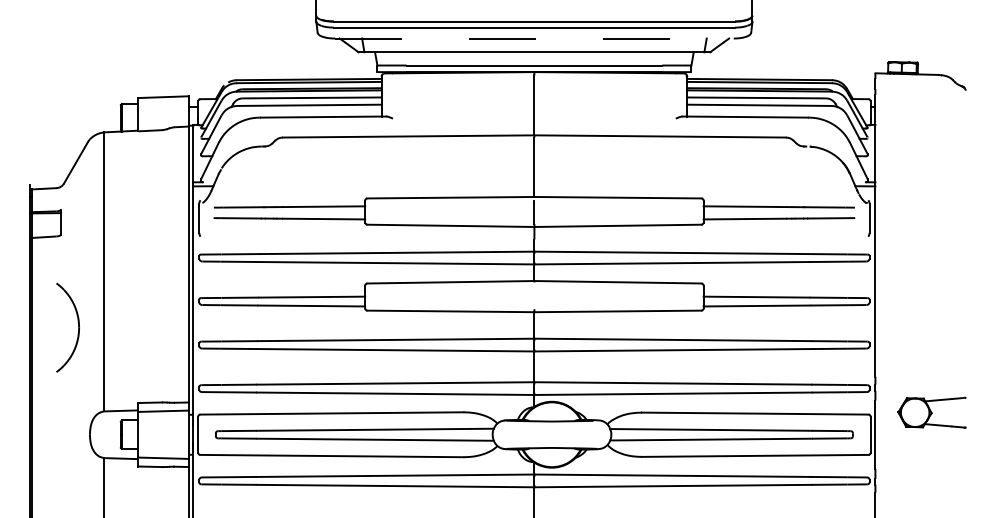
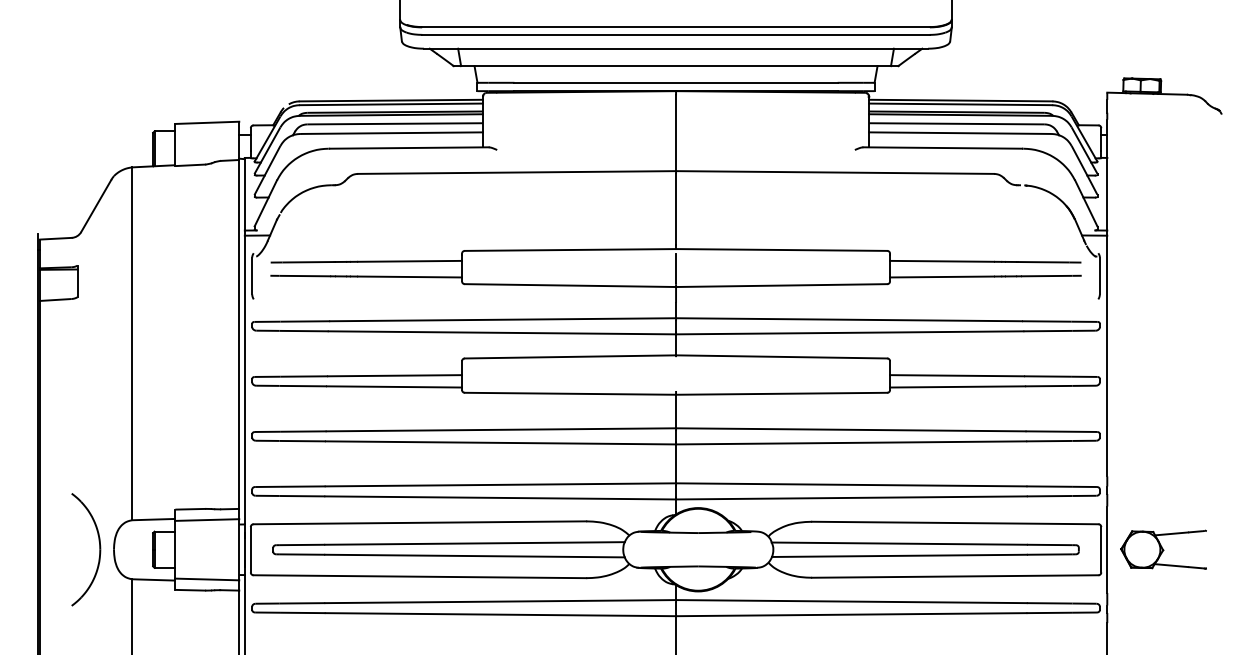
line: (534, 38) -> (676, 48), dashed -> solid
part: (78, 327) -> (99, 549), moved
part: (931, 412) -> (1163, 549), moved

